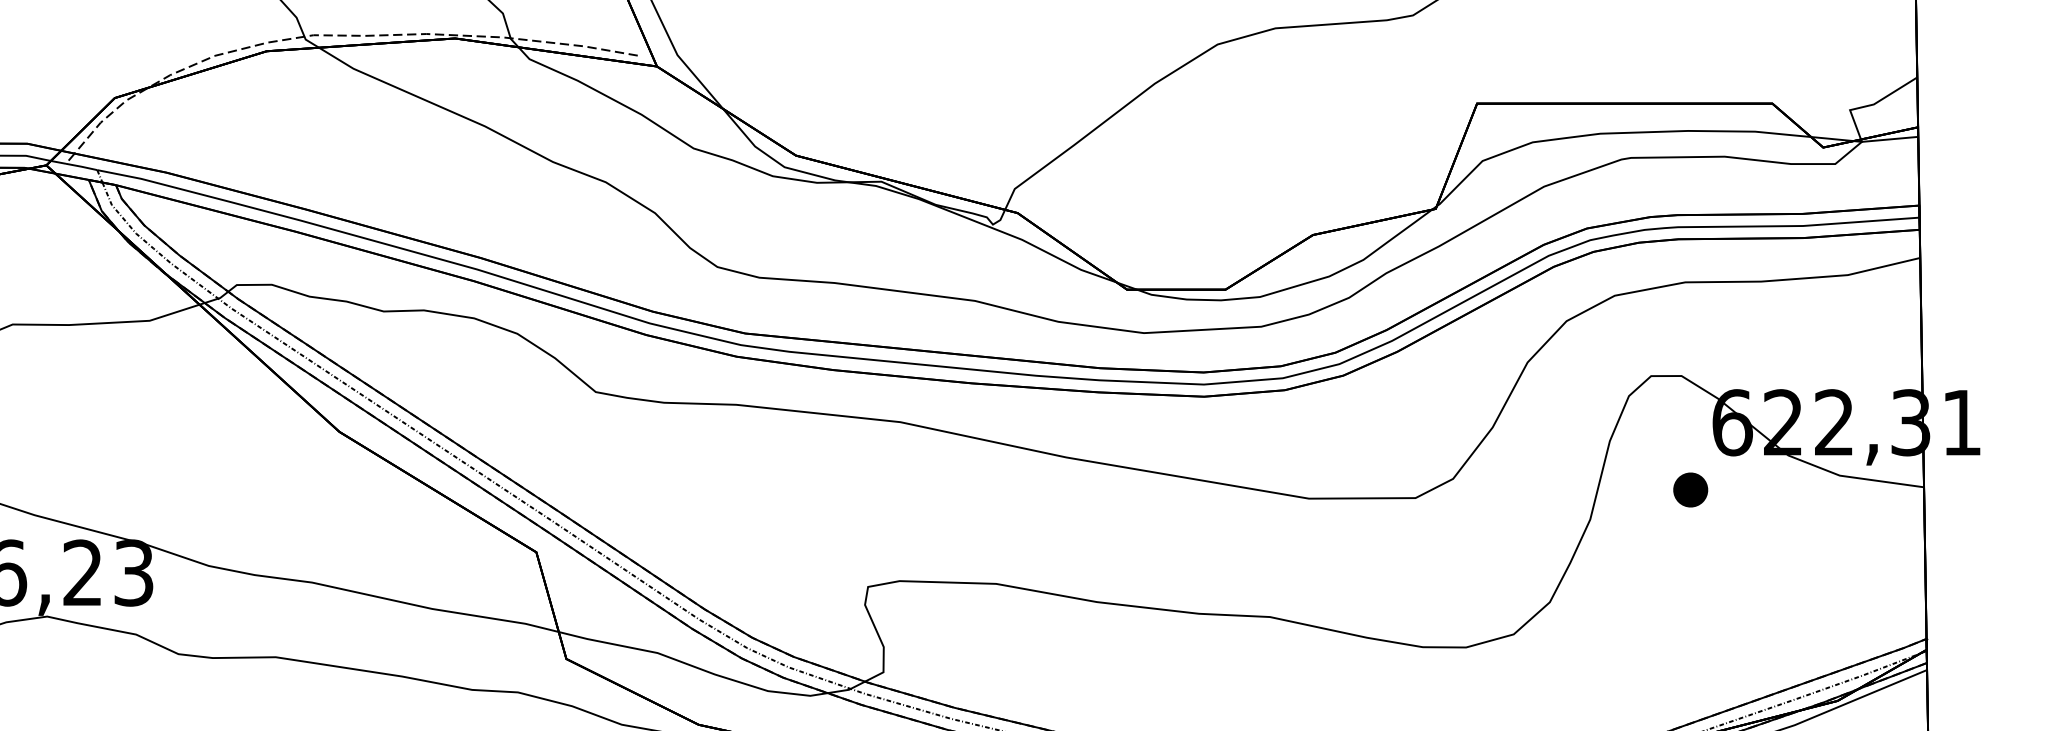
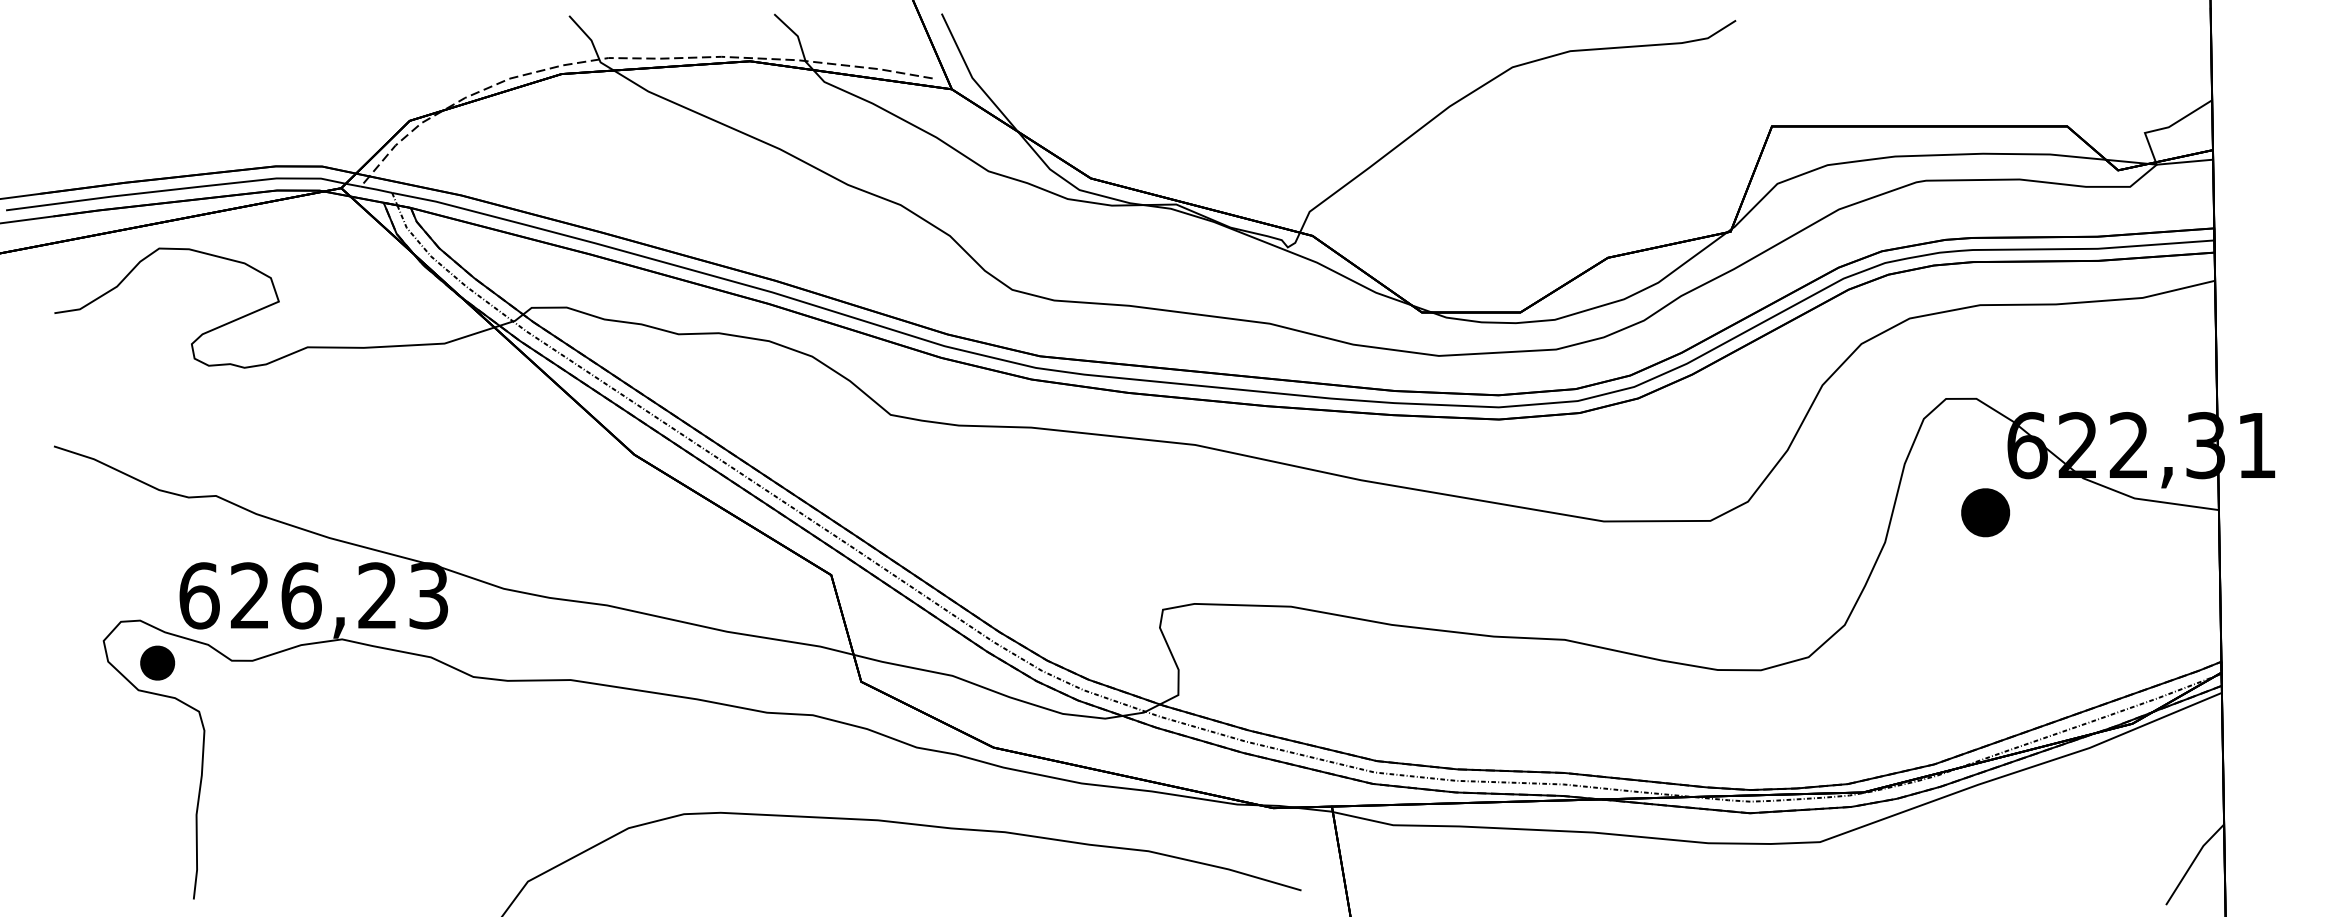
part: (1690, 489) -> (1985, 512), size x1.4

